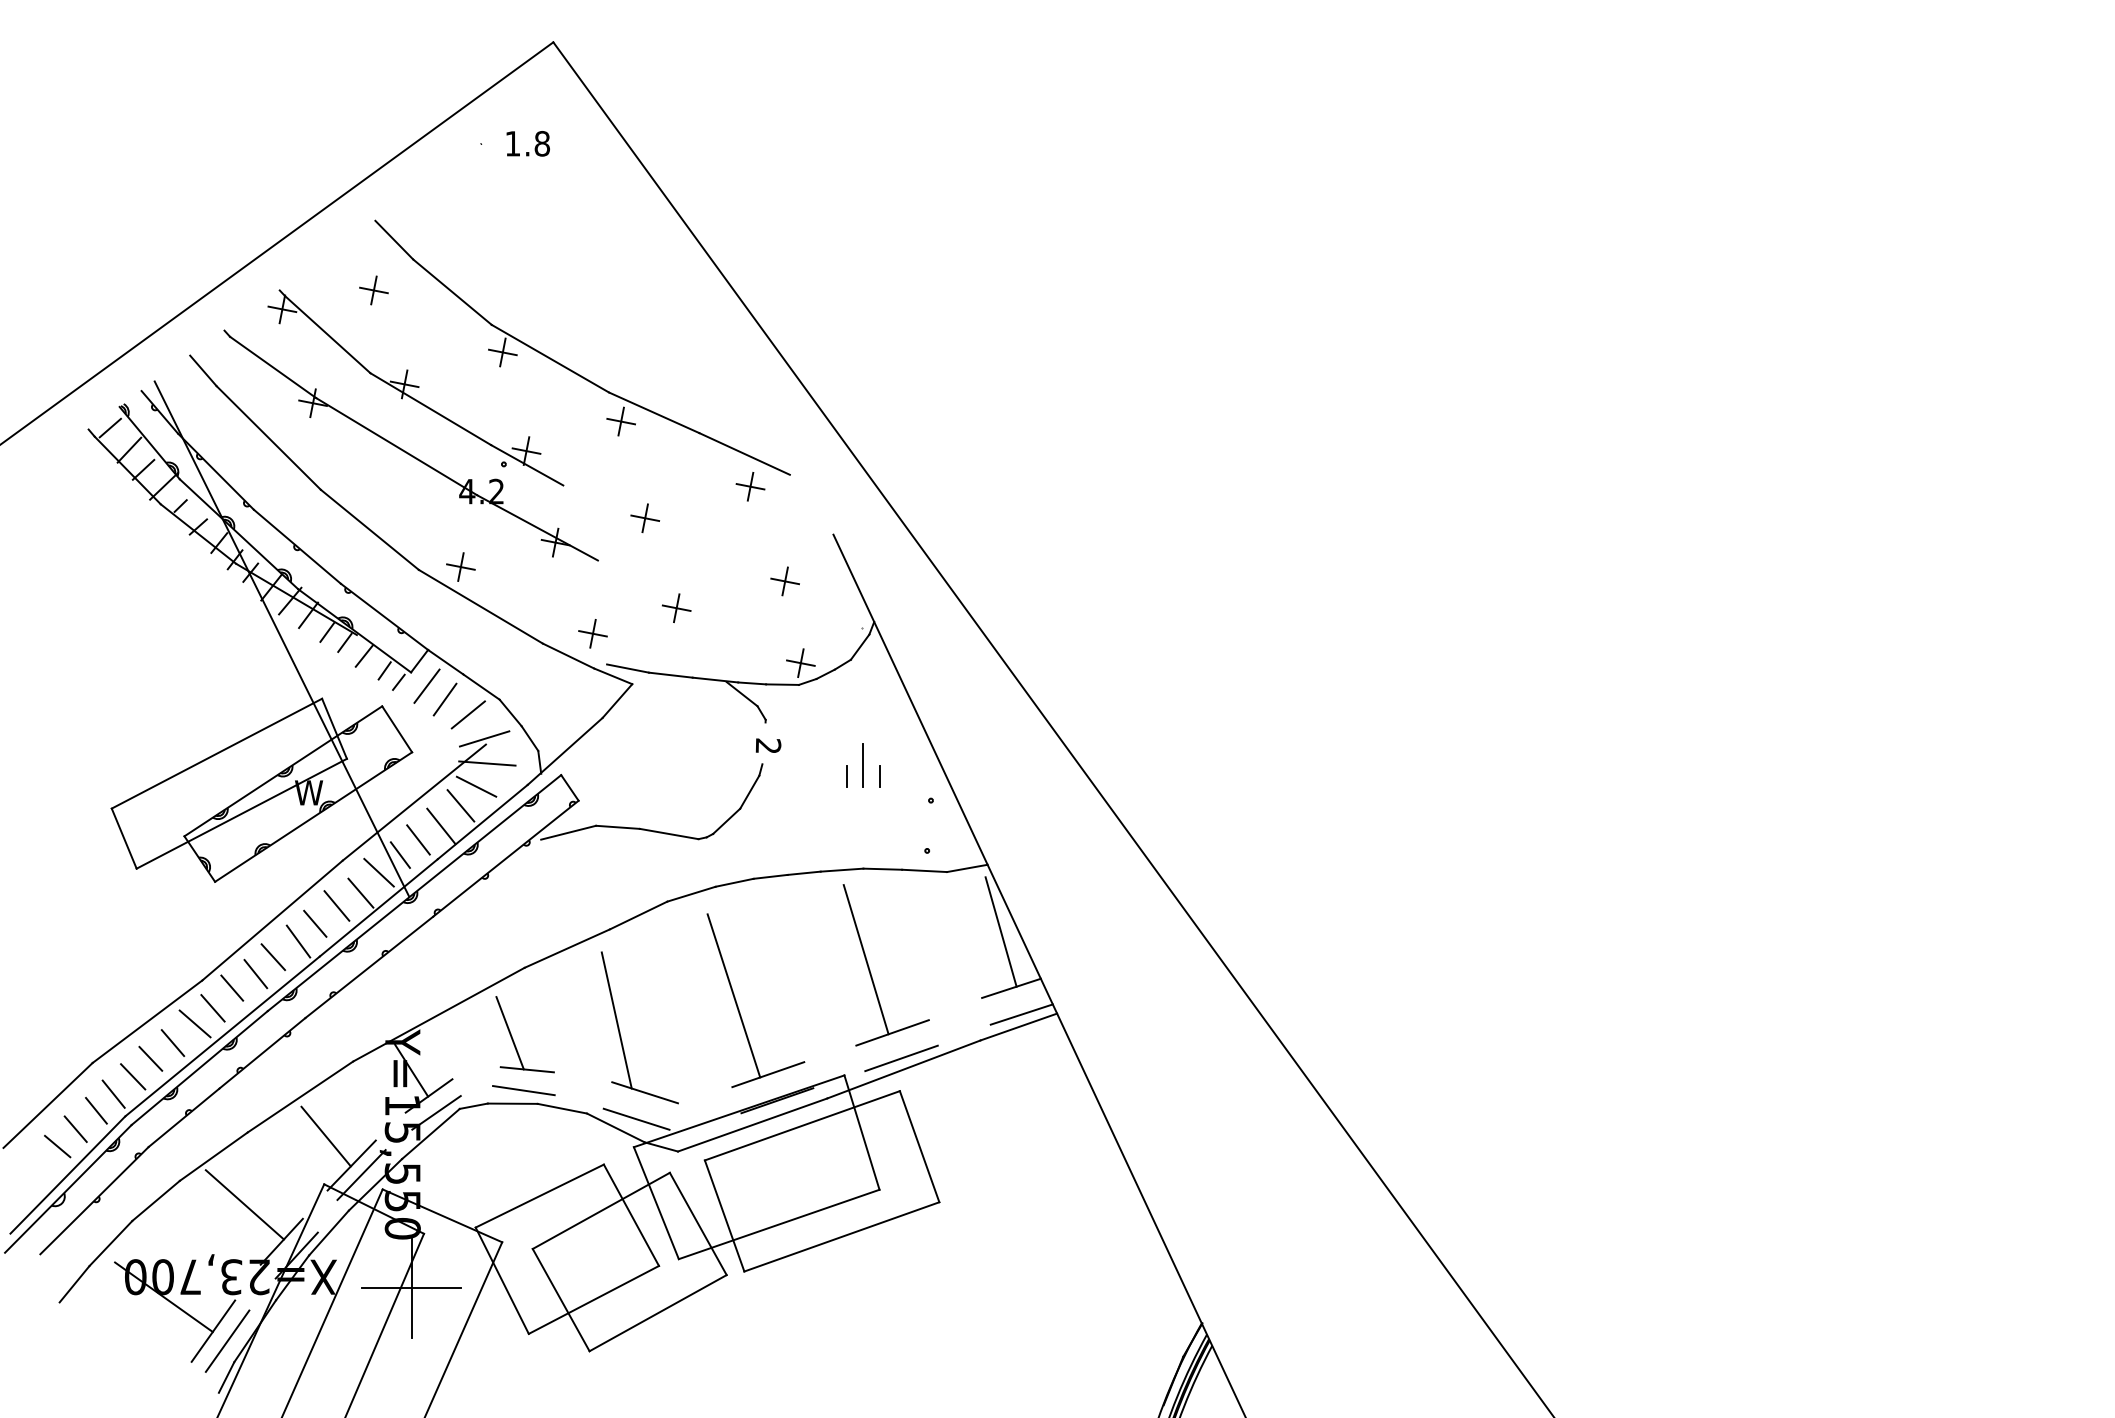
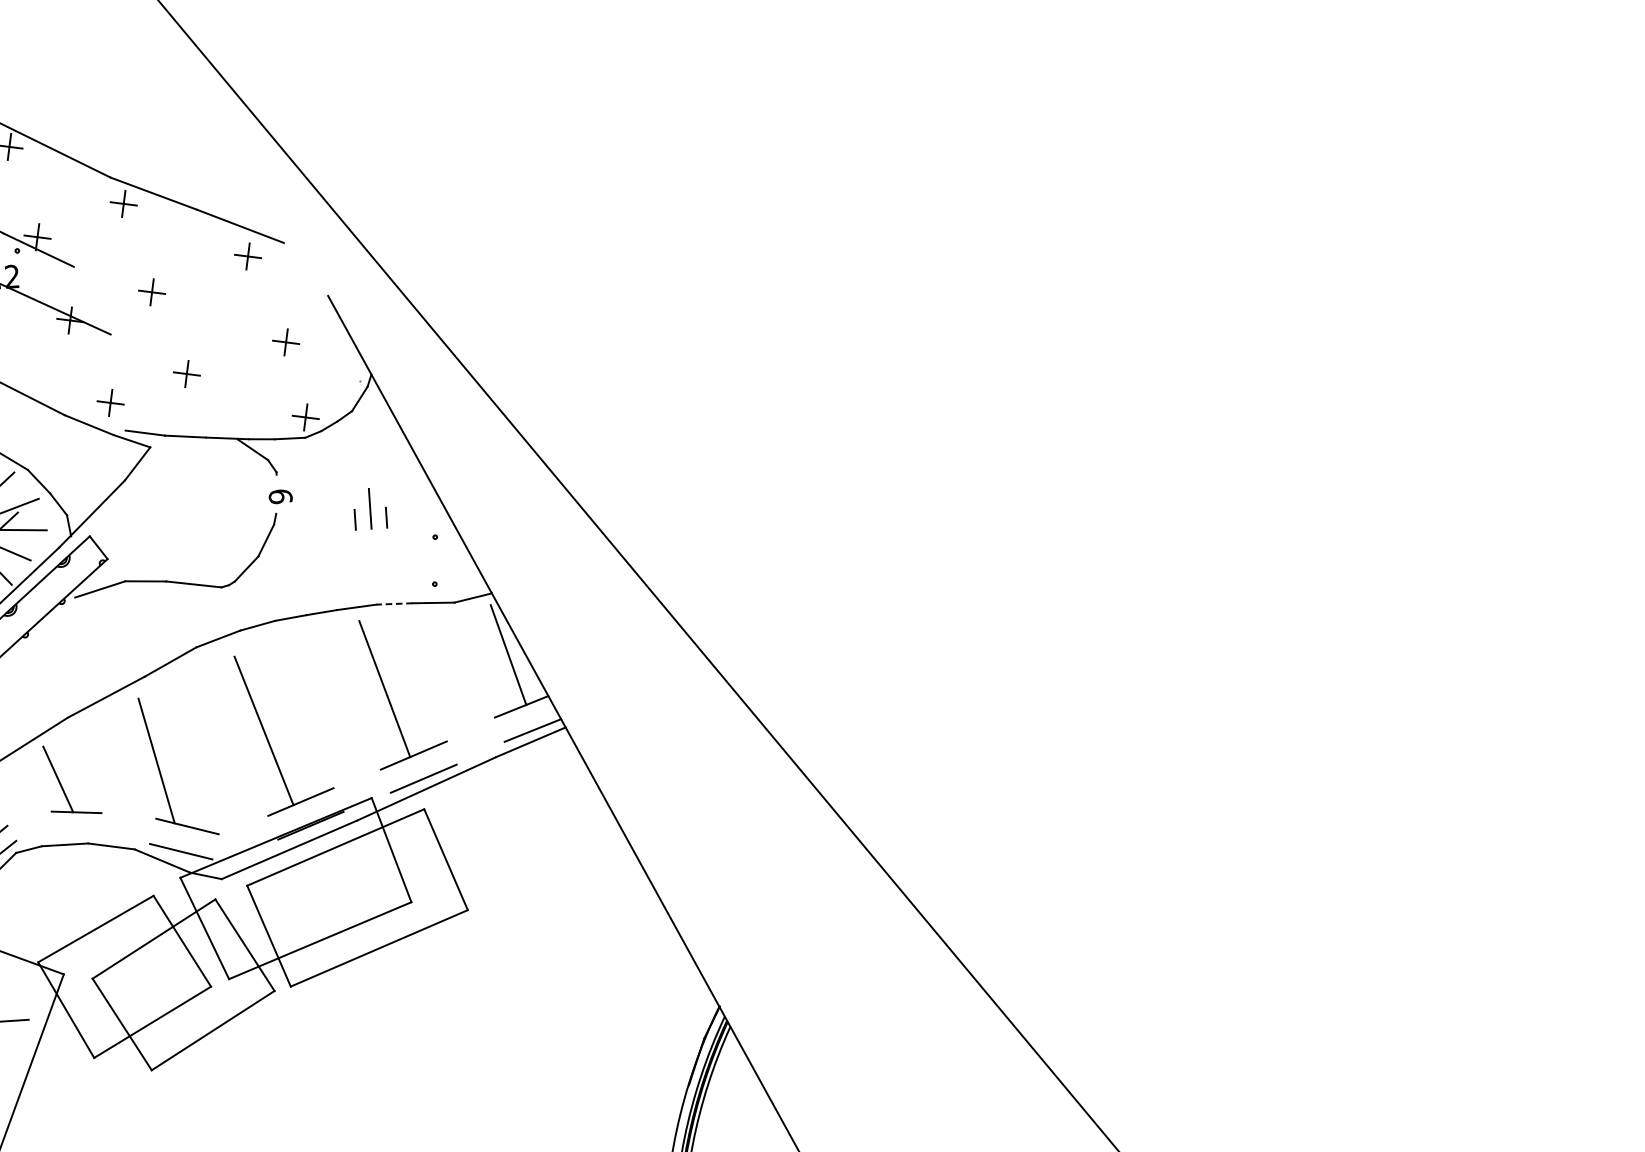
text: (768, 745) -> (280, 495), 2 -> 6
line: (882, 869) -> (394, 604), solid -> dashed
line: (523, 1090) -> (74, 831), removed

